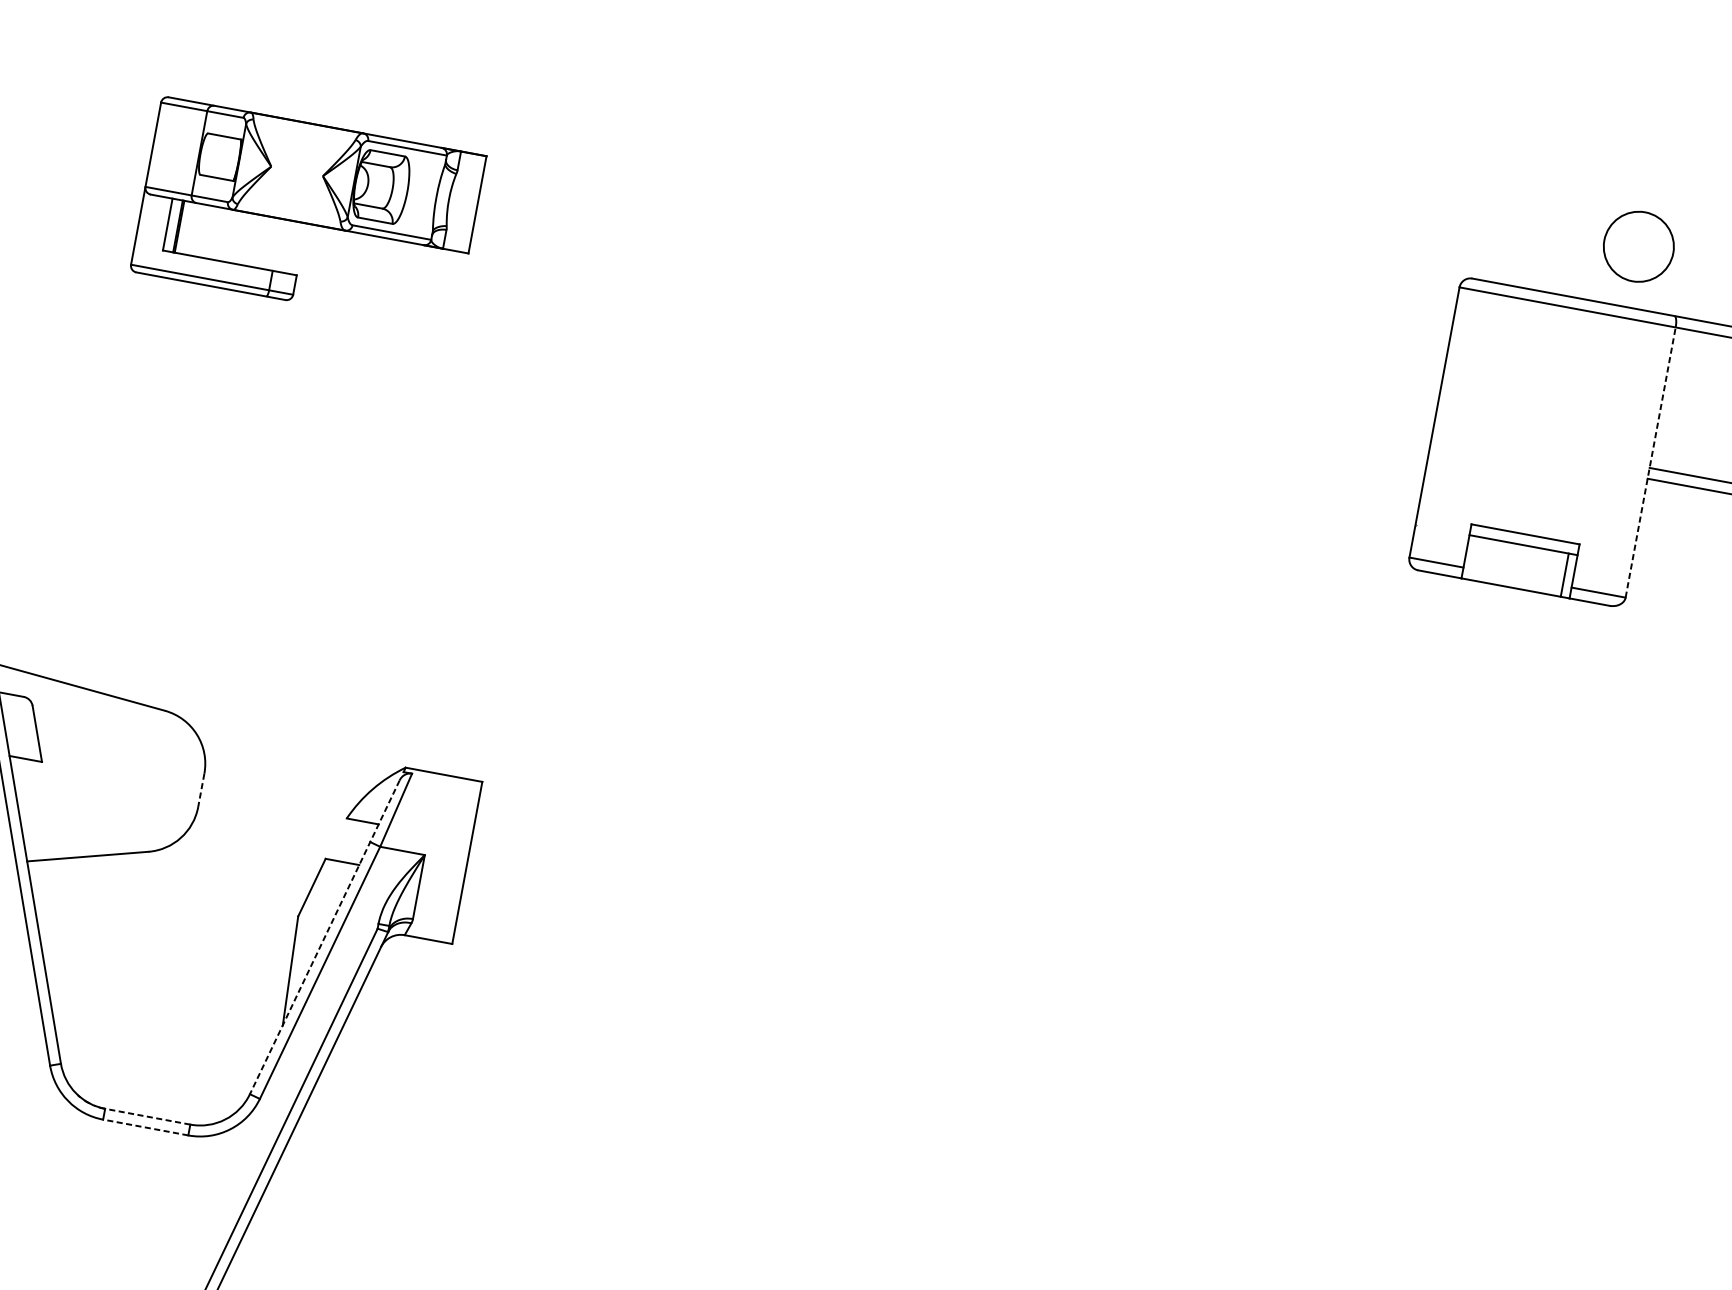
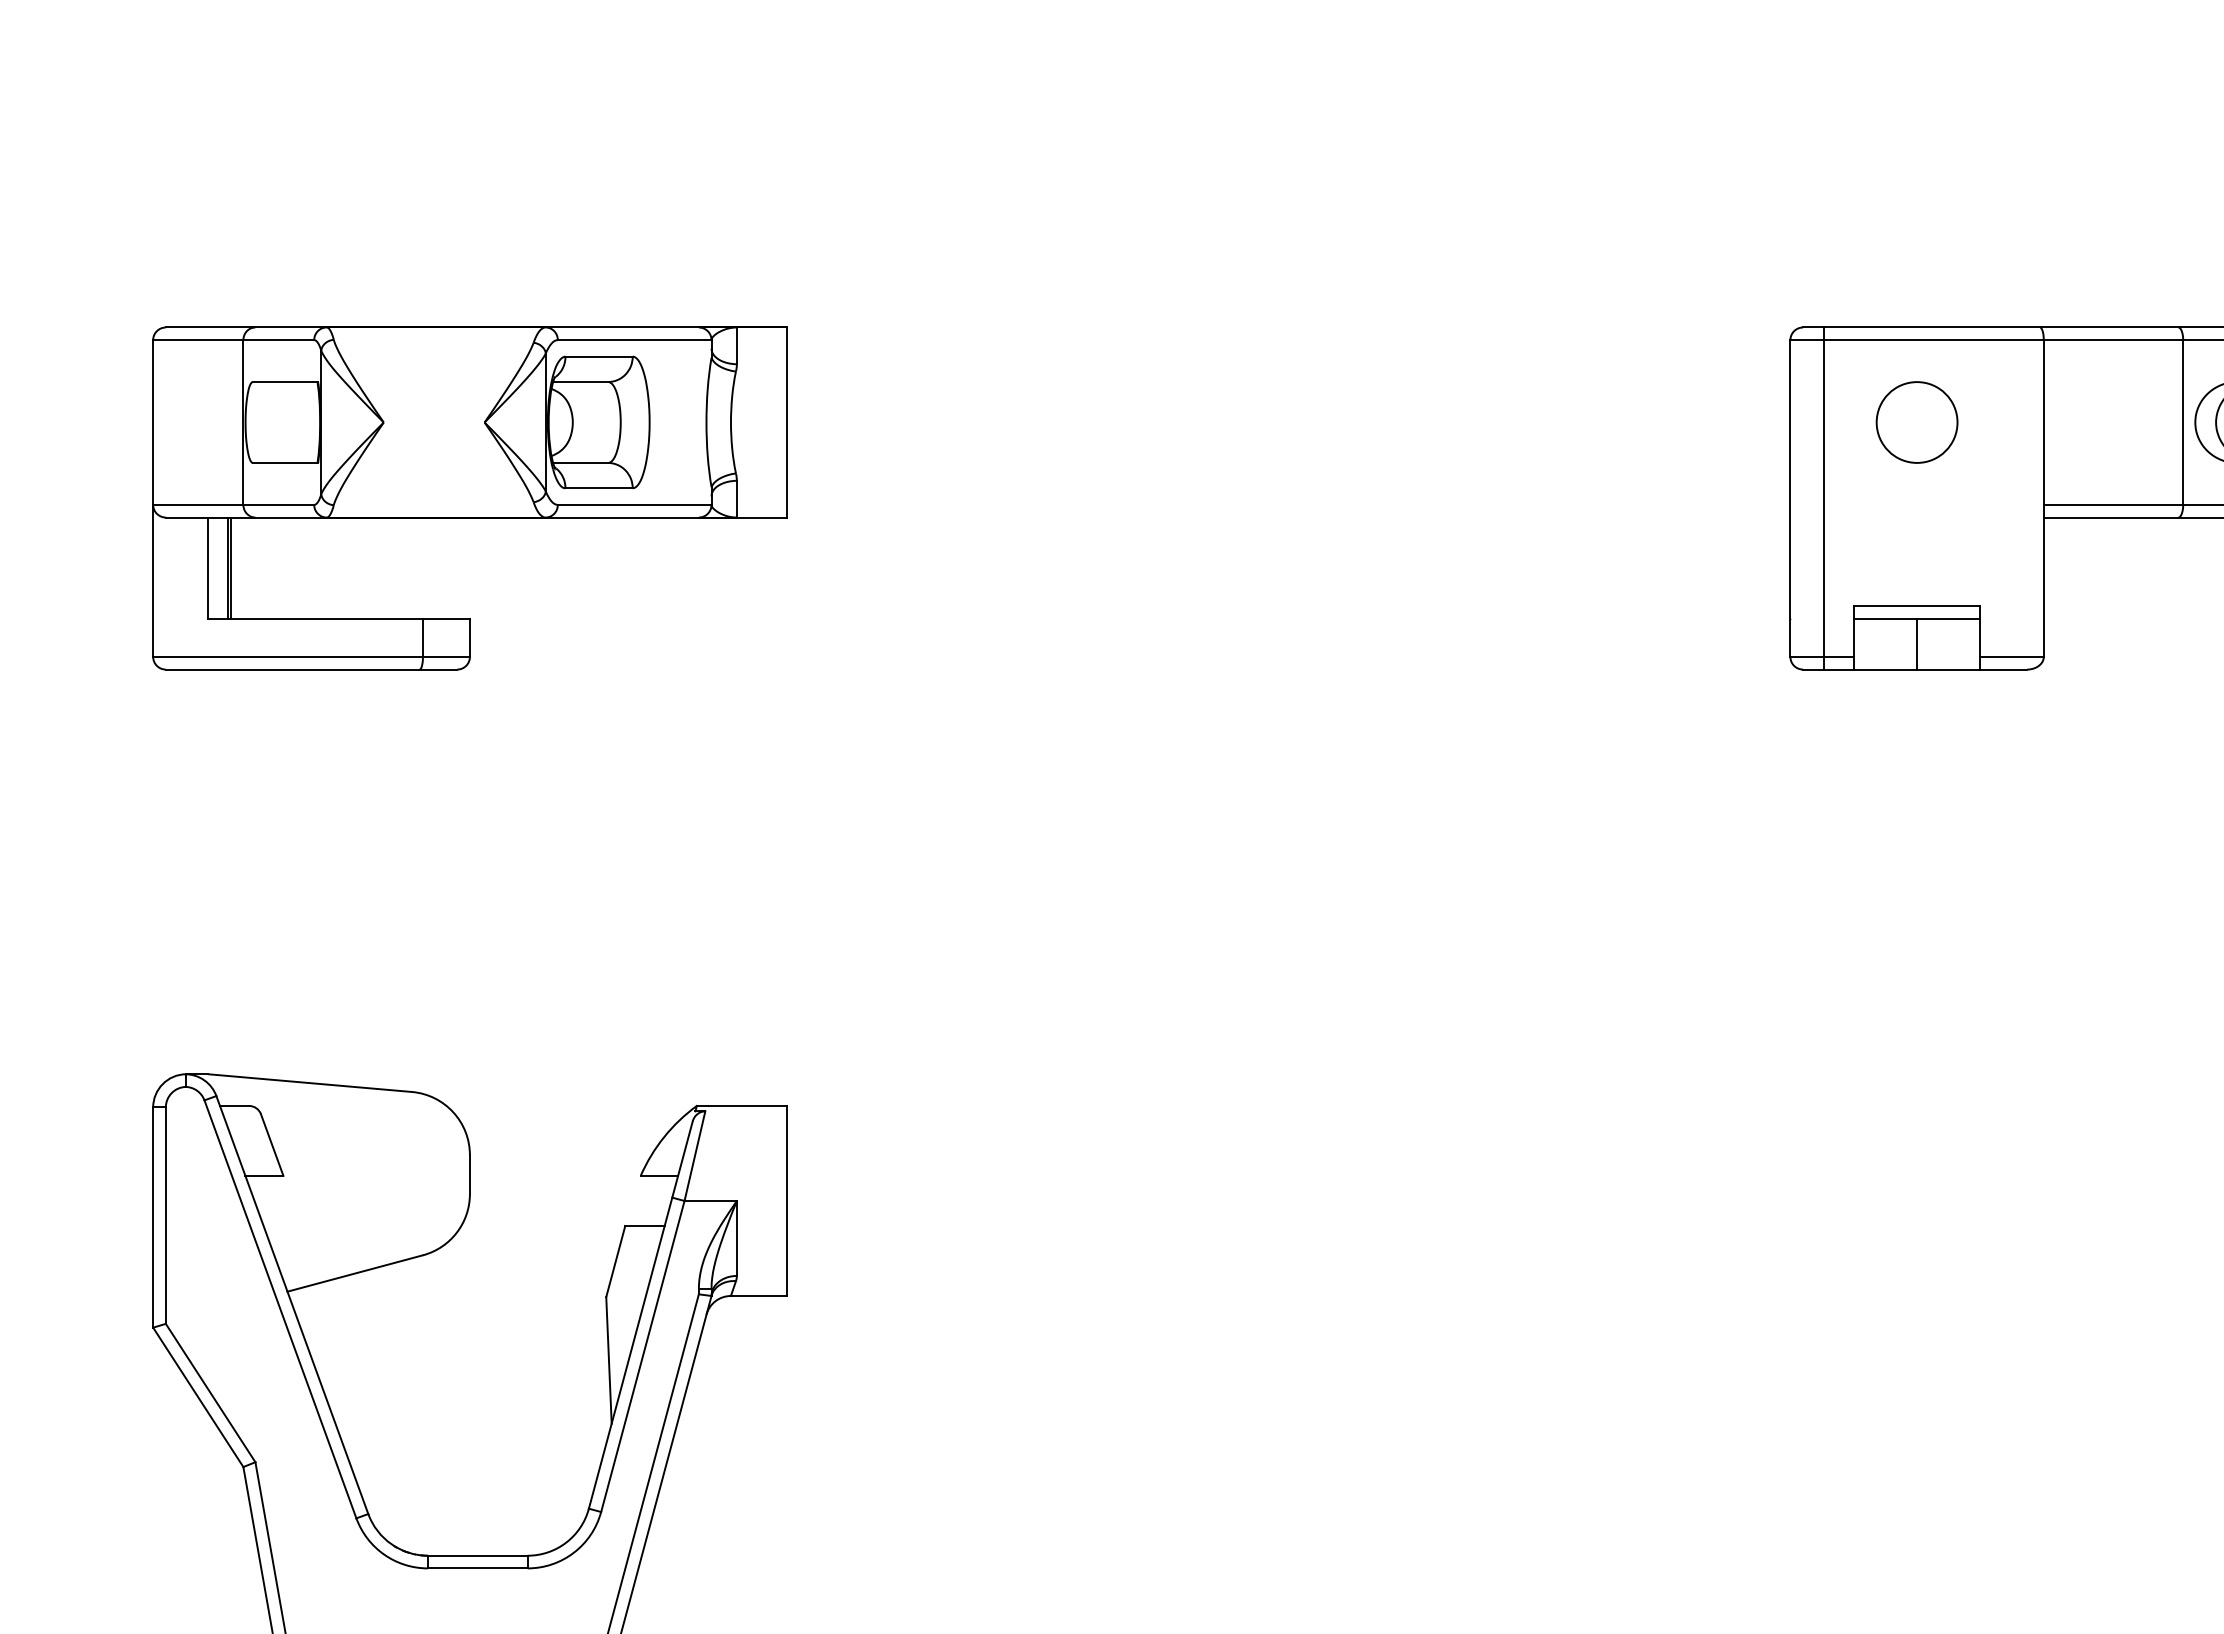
part: (307, 213) -> (469, 498), size x1.67
circle: (1638, 246) -> (1916, 422), moved
line: (1462, 427) -> (1823, 498), added
line: (1650, 462) -> (2043, 498), dashed -> solid
line: (1565, 574) -> (1917, 643), moved
line: (200, 790) -> (469, 1174), dashed -> solid
line: (324, 937) -> (640, 1315), dashed -> solid
line: (147, 1116) -> (477, 1555), dashed -> solid
line: (145, 1127) -> (477, 1568), dashed -> solid

